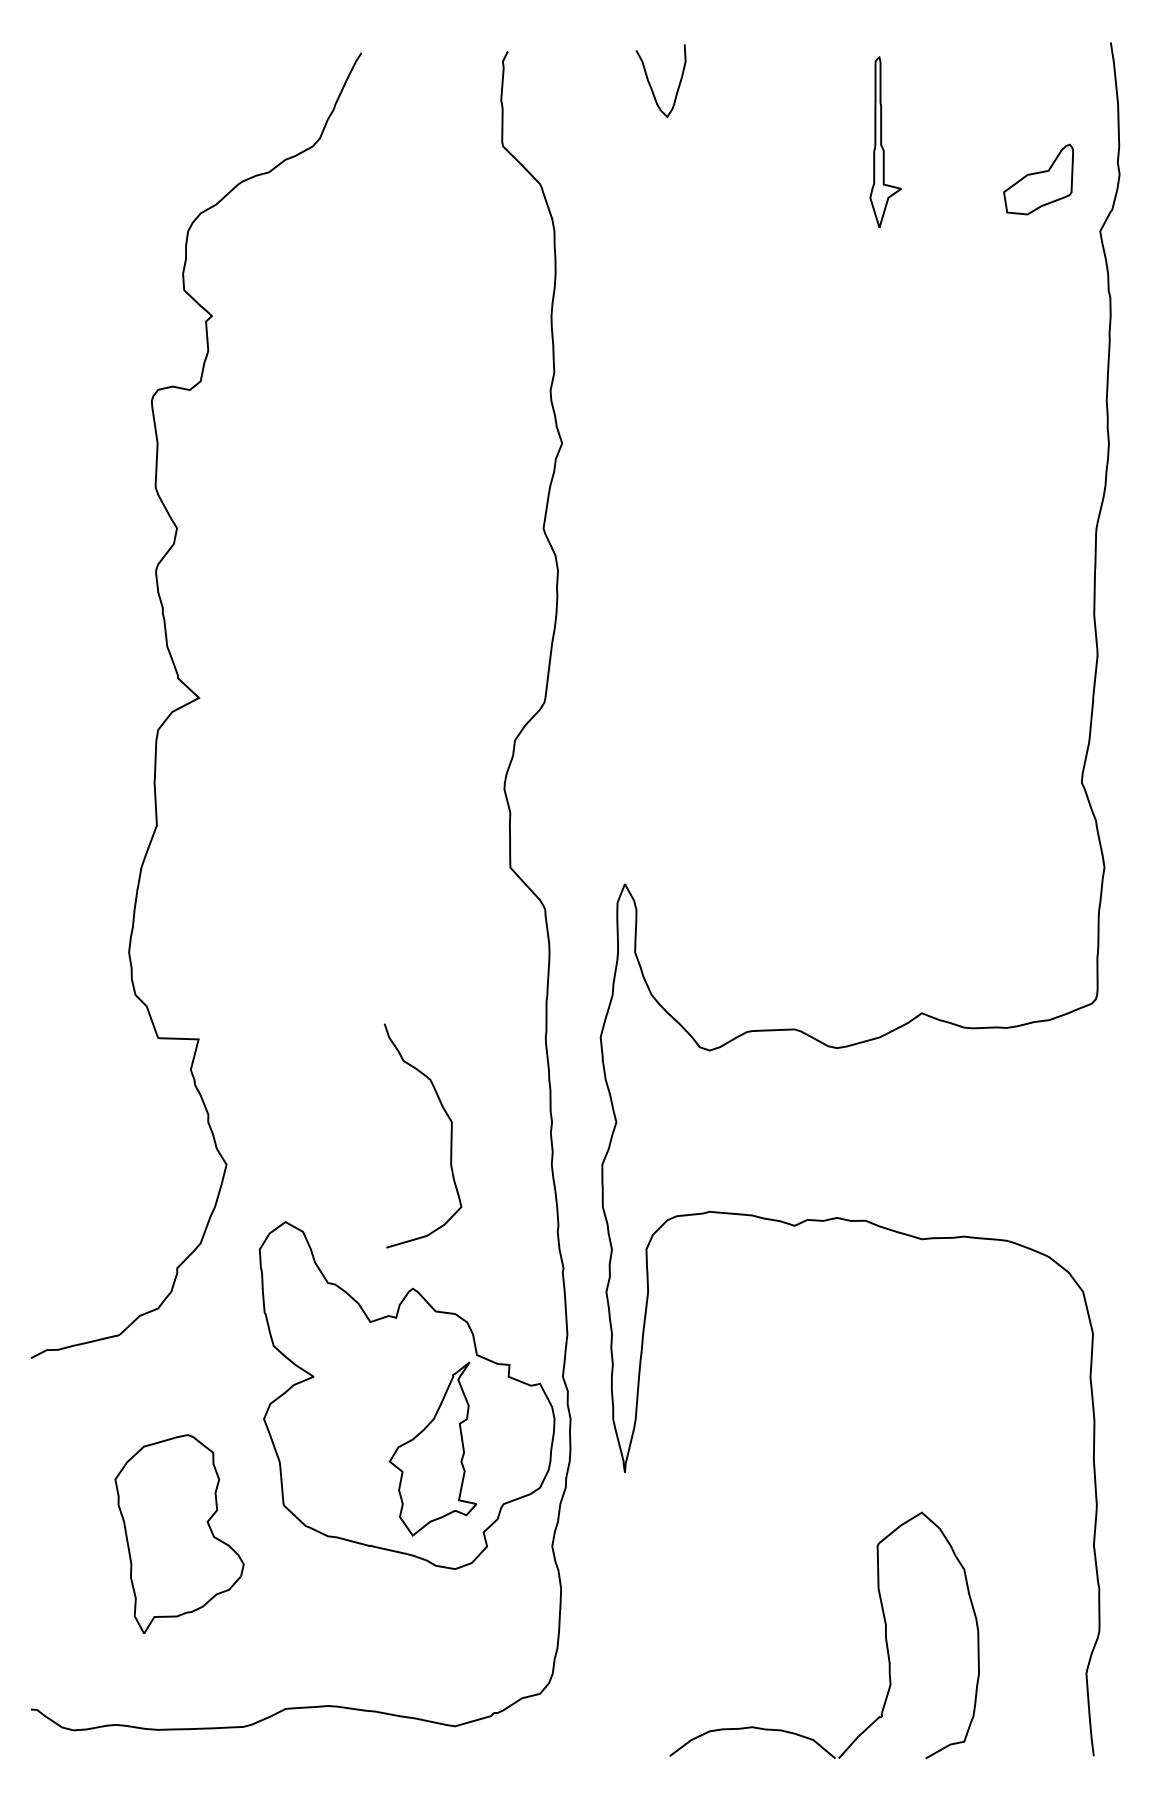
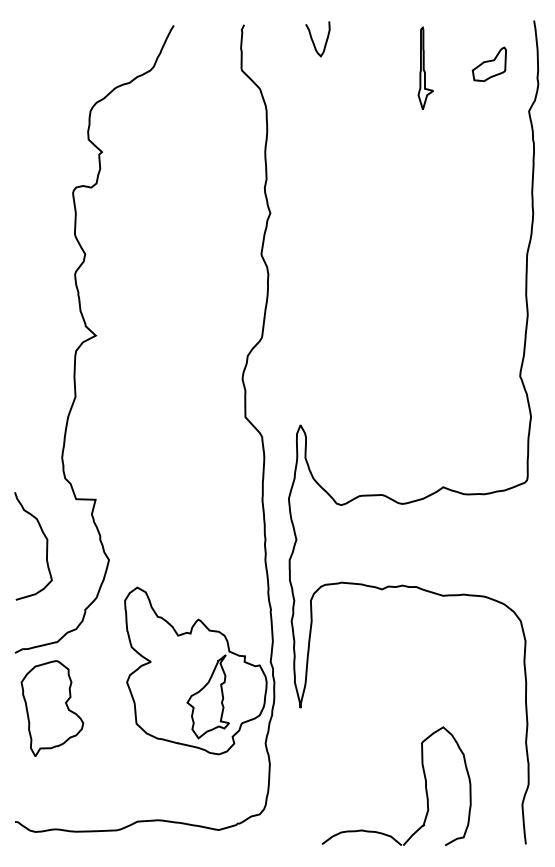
part: (1036, 177) -> (488, 63), moved
curve: (450, 1136) -> (46, 546), moved
part: (179, 1533) -> (52, 708), moved

